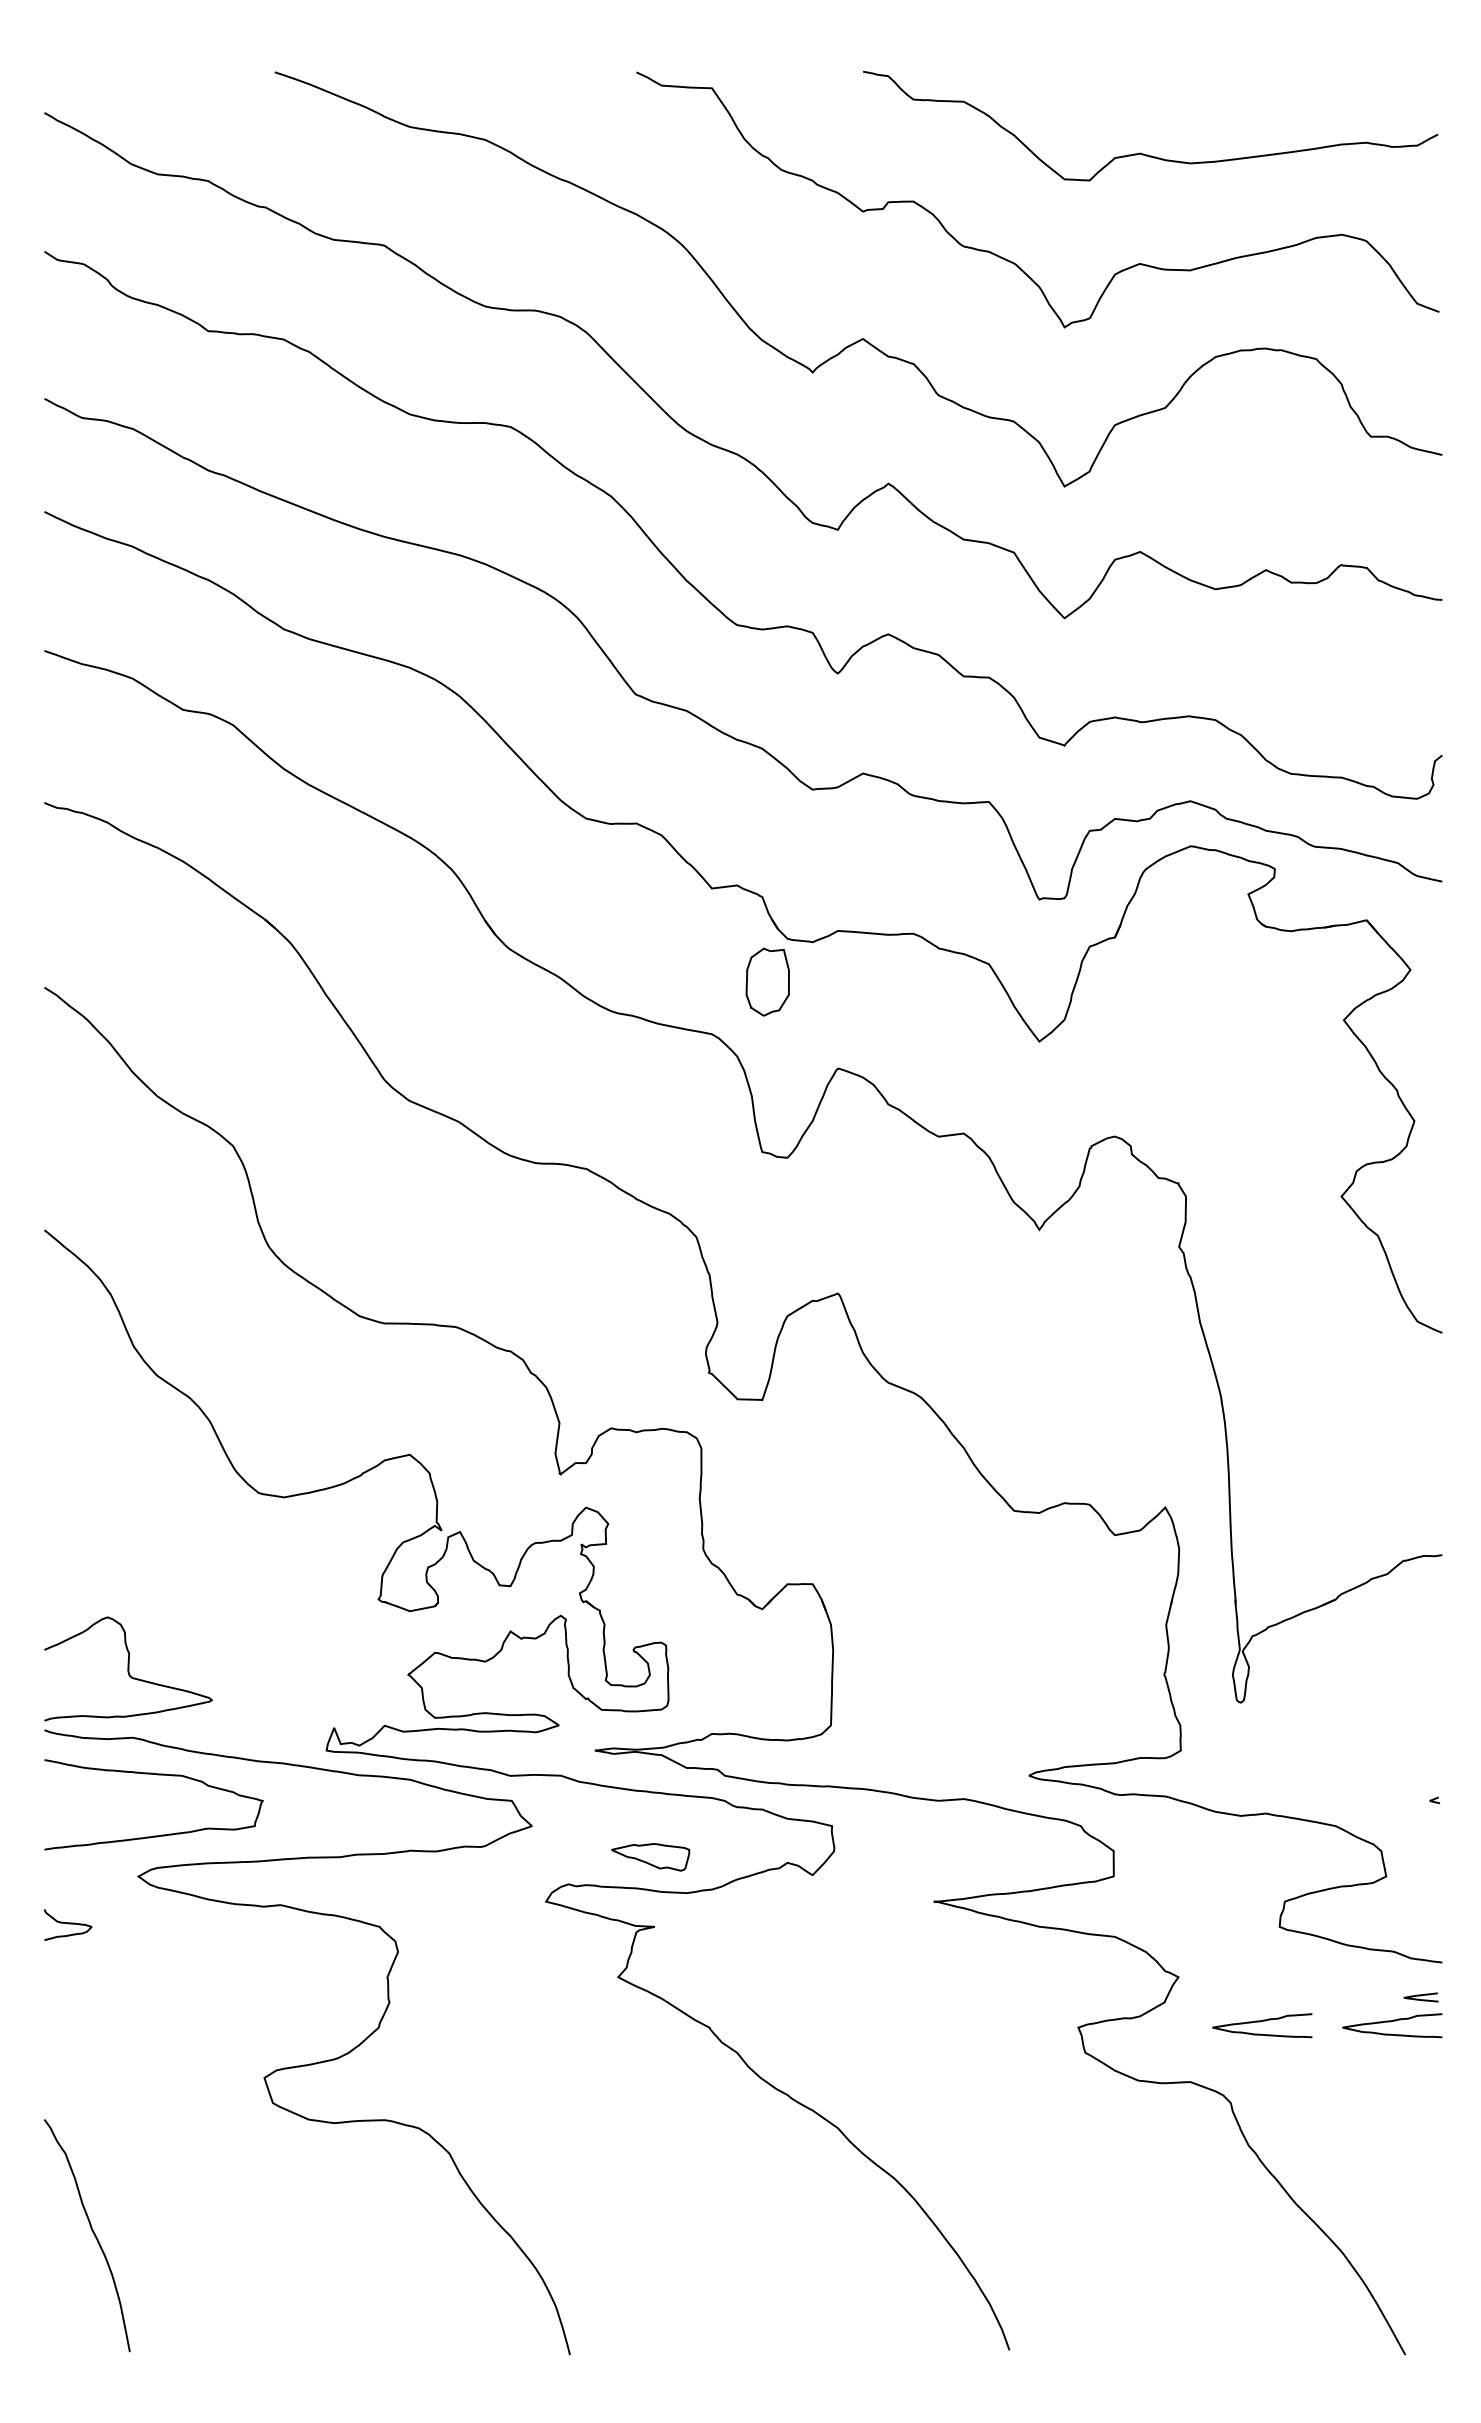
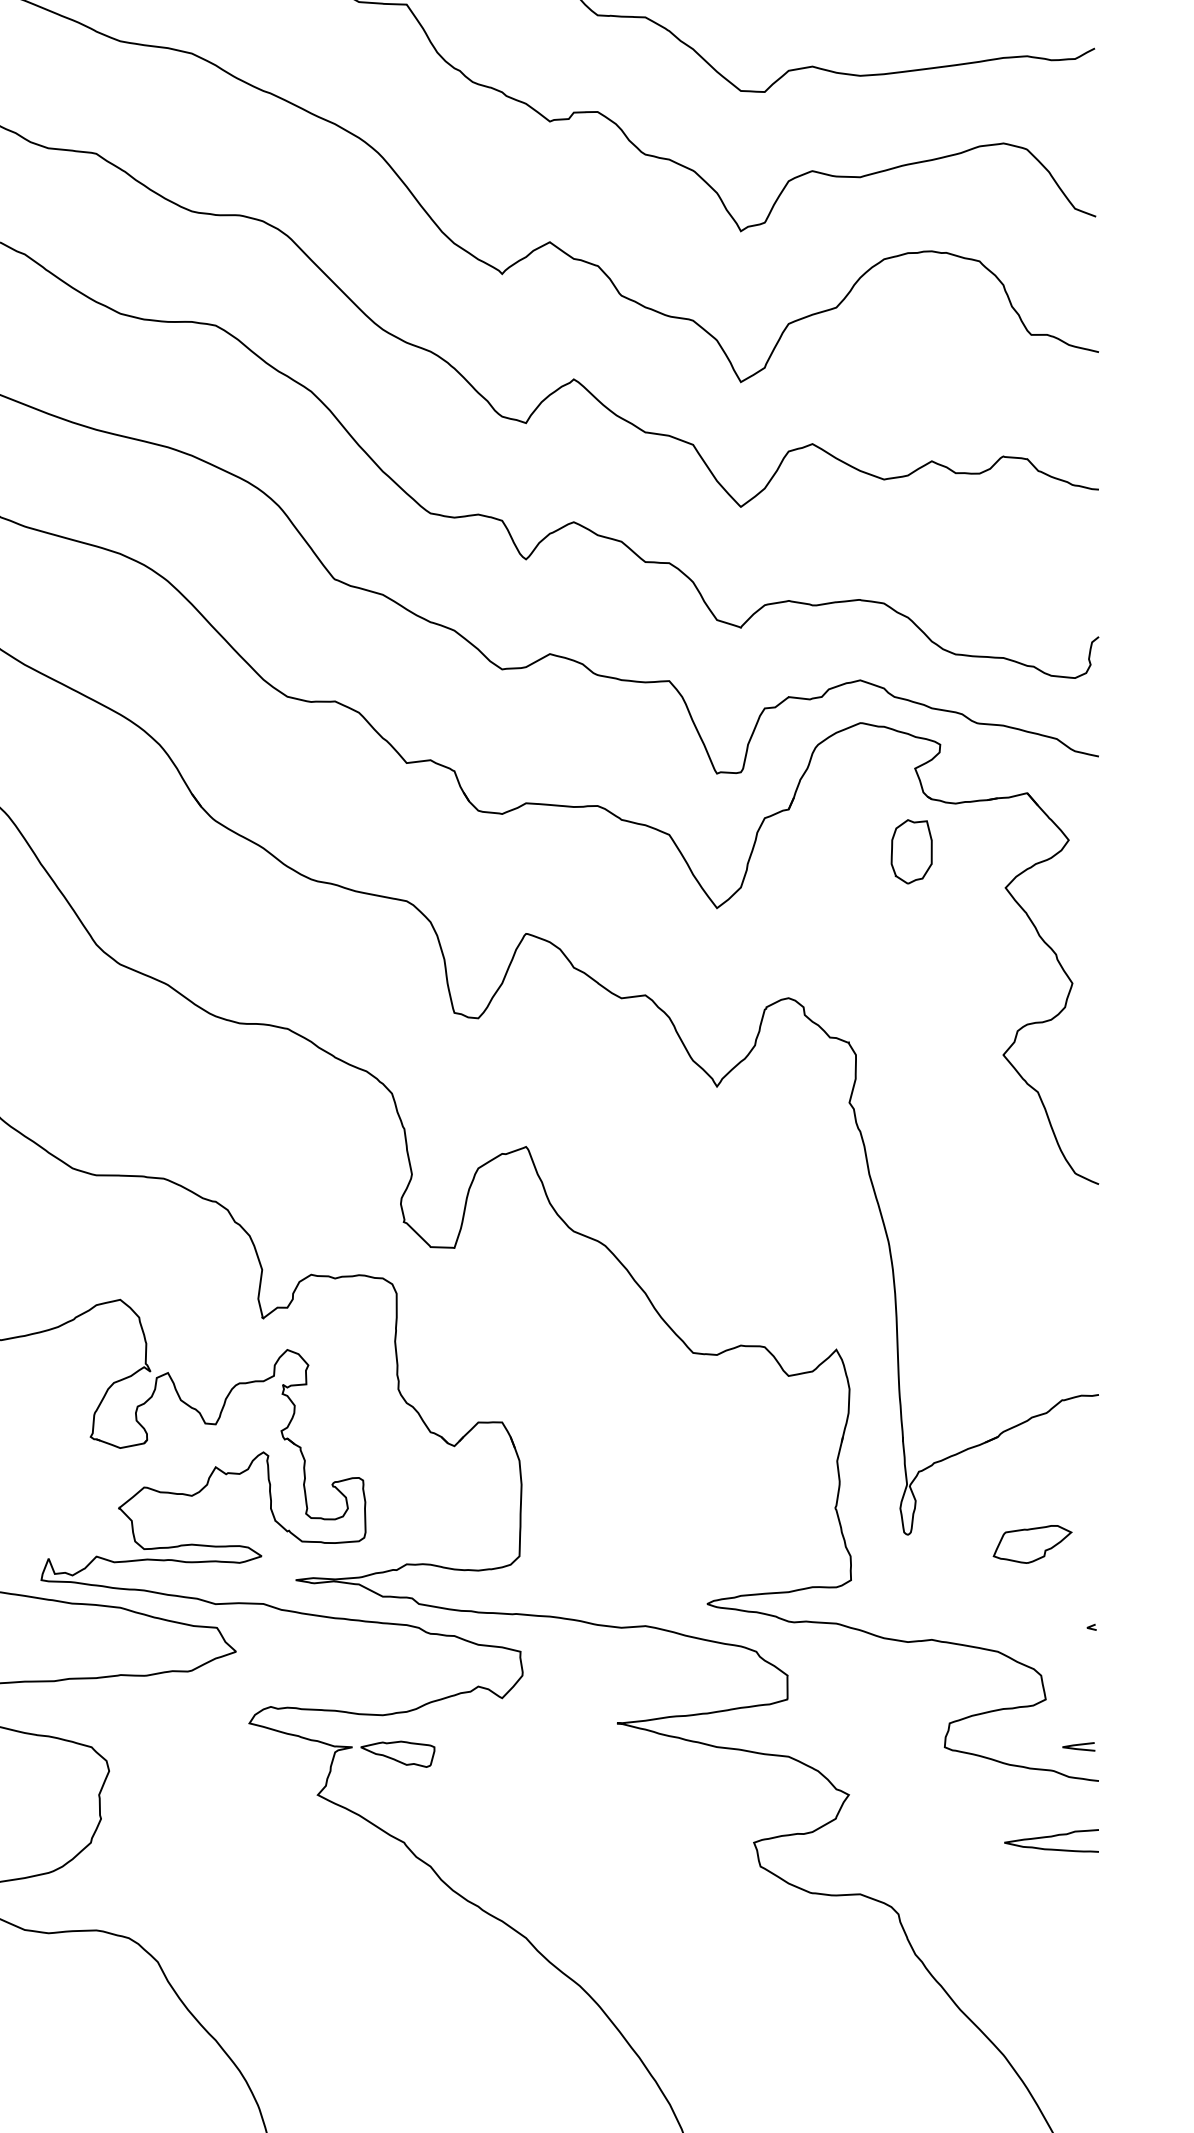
part: (767, 981) -> (911, 851), moved
part: (1372, 1712) -> (1032, 1544), added
part: (650, 1857) -> (397, 1754), moved
curve: (1420, 1996) -> (1078, 1745), moved
curve: (1260, 2022) -> (926, 1837), removed

